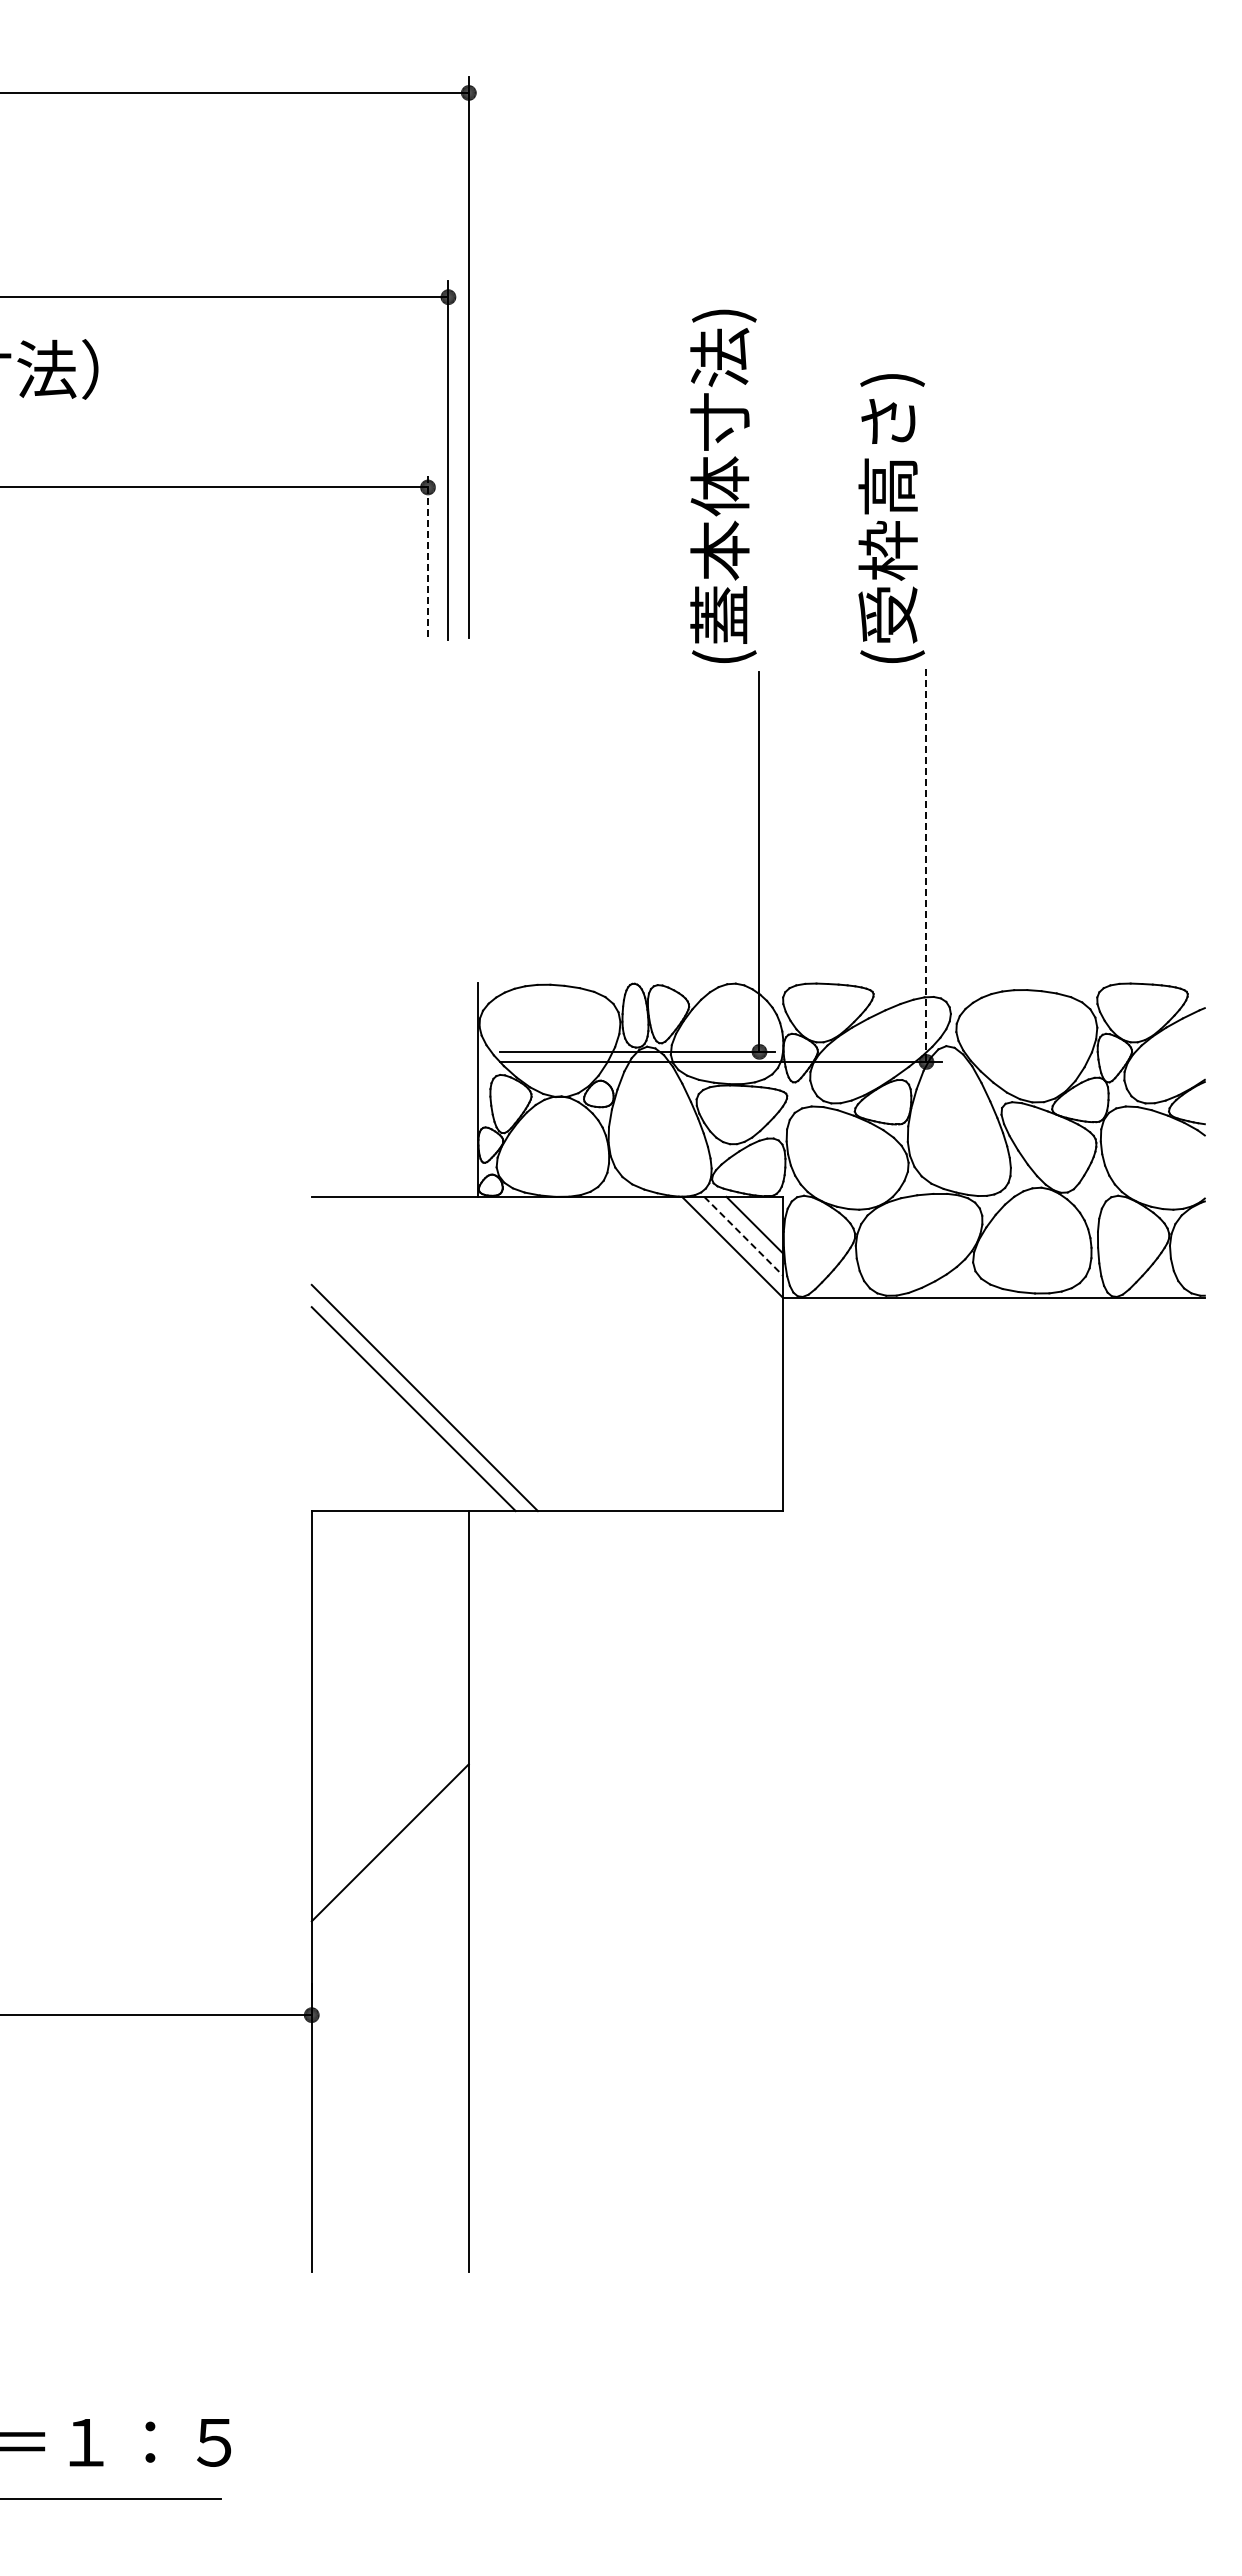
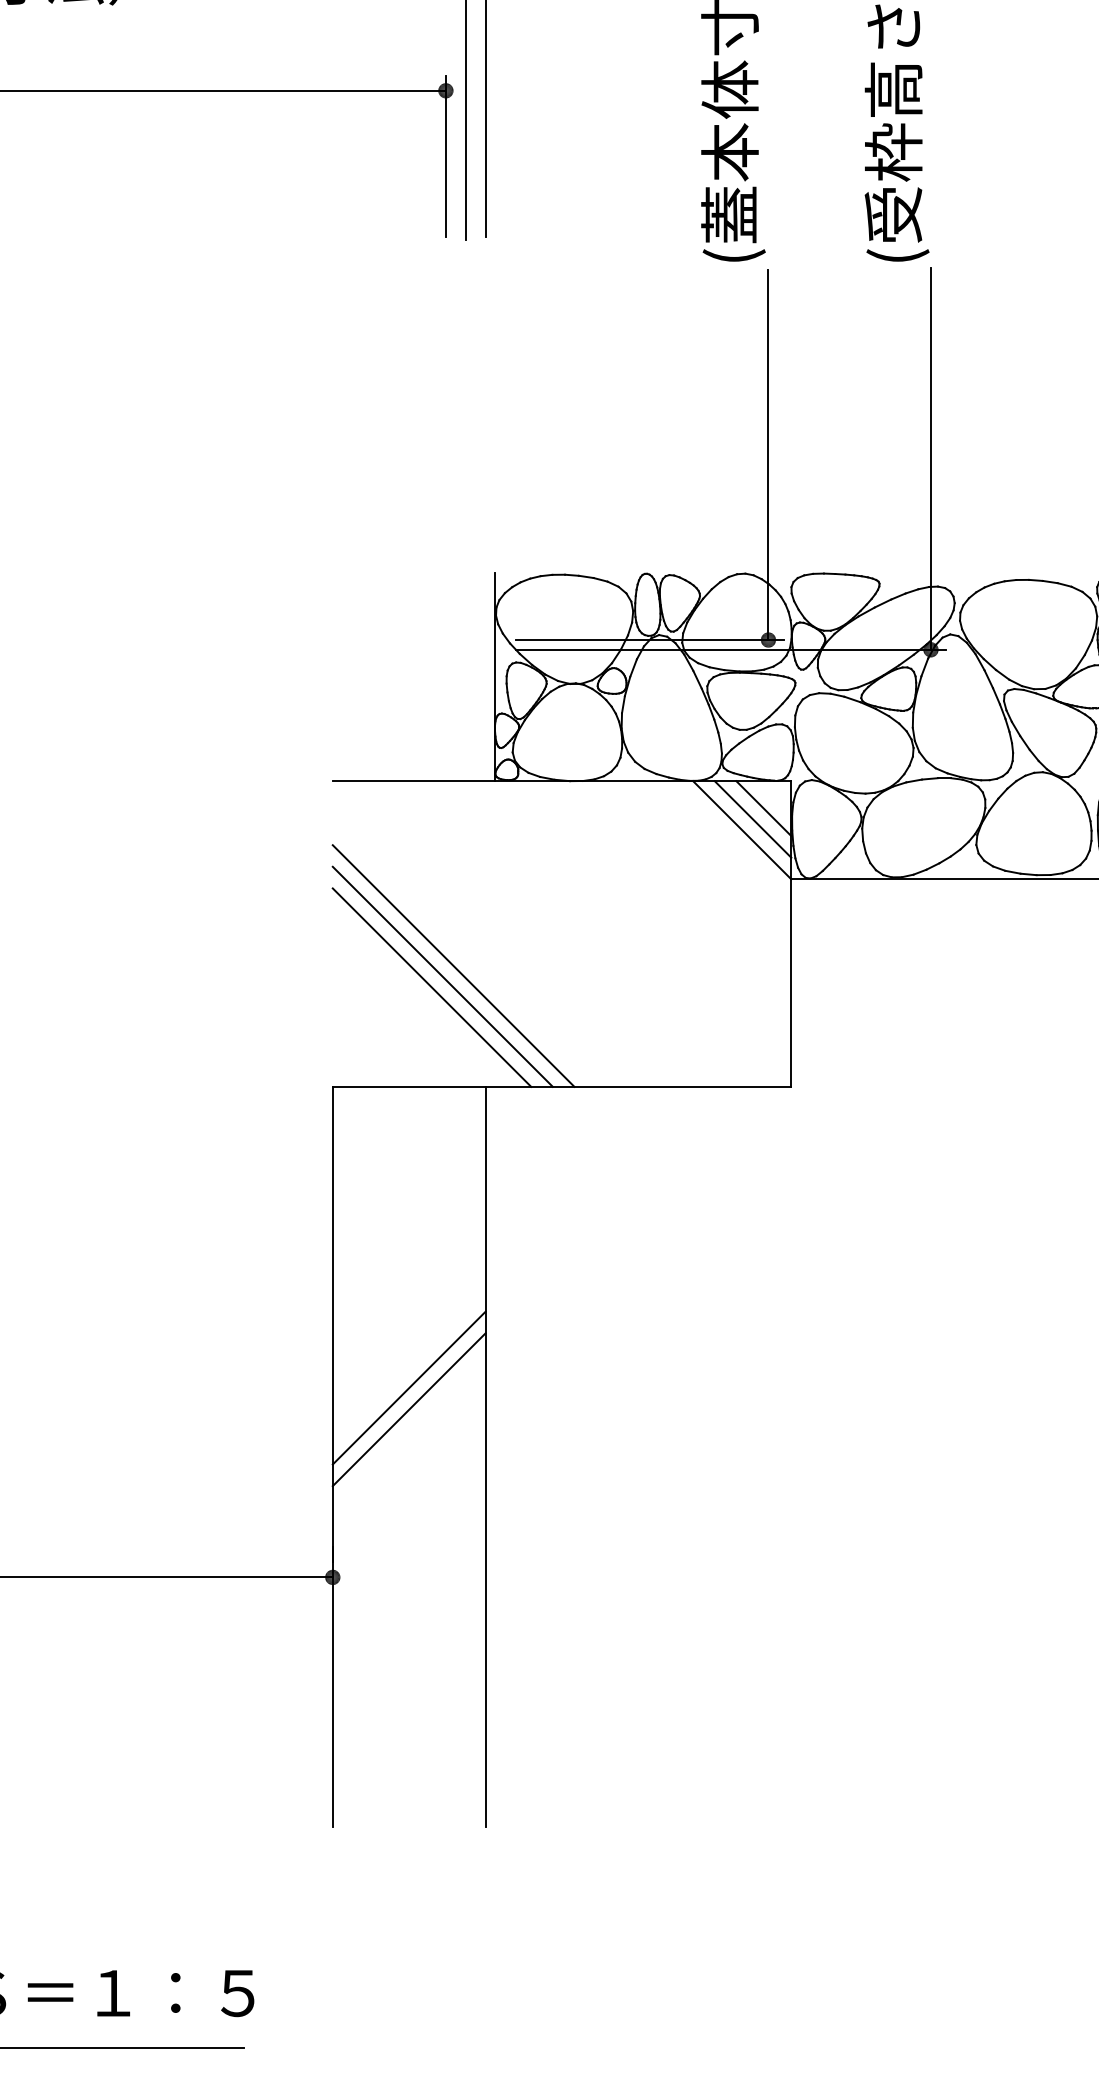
line: (428, 554) -> (446, 156), dashed -> solid
line: (926, 866) -> (930, 459), dashed -> solid
line: (743, 1236) -> (752, 819), dashed -> solid
line: (435, 1386) -> (453, 965), added
line: (389, 1820) -> (408, 1387), added

